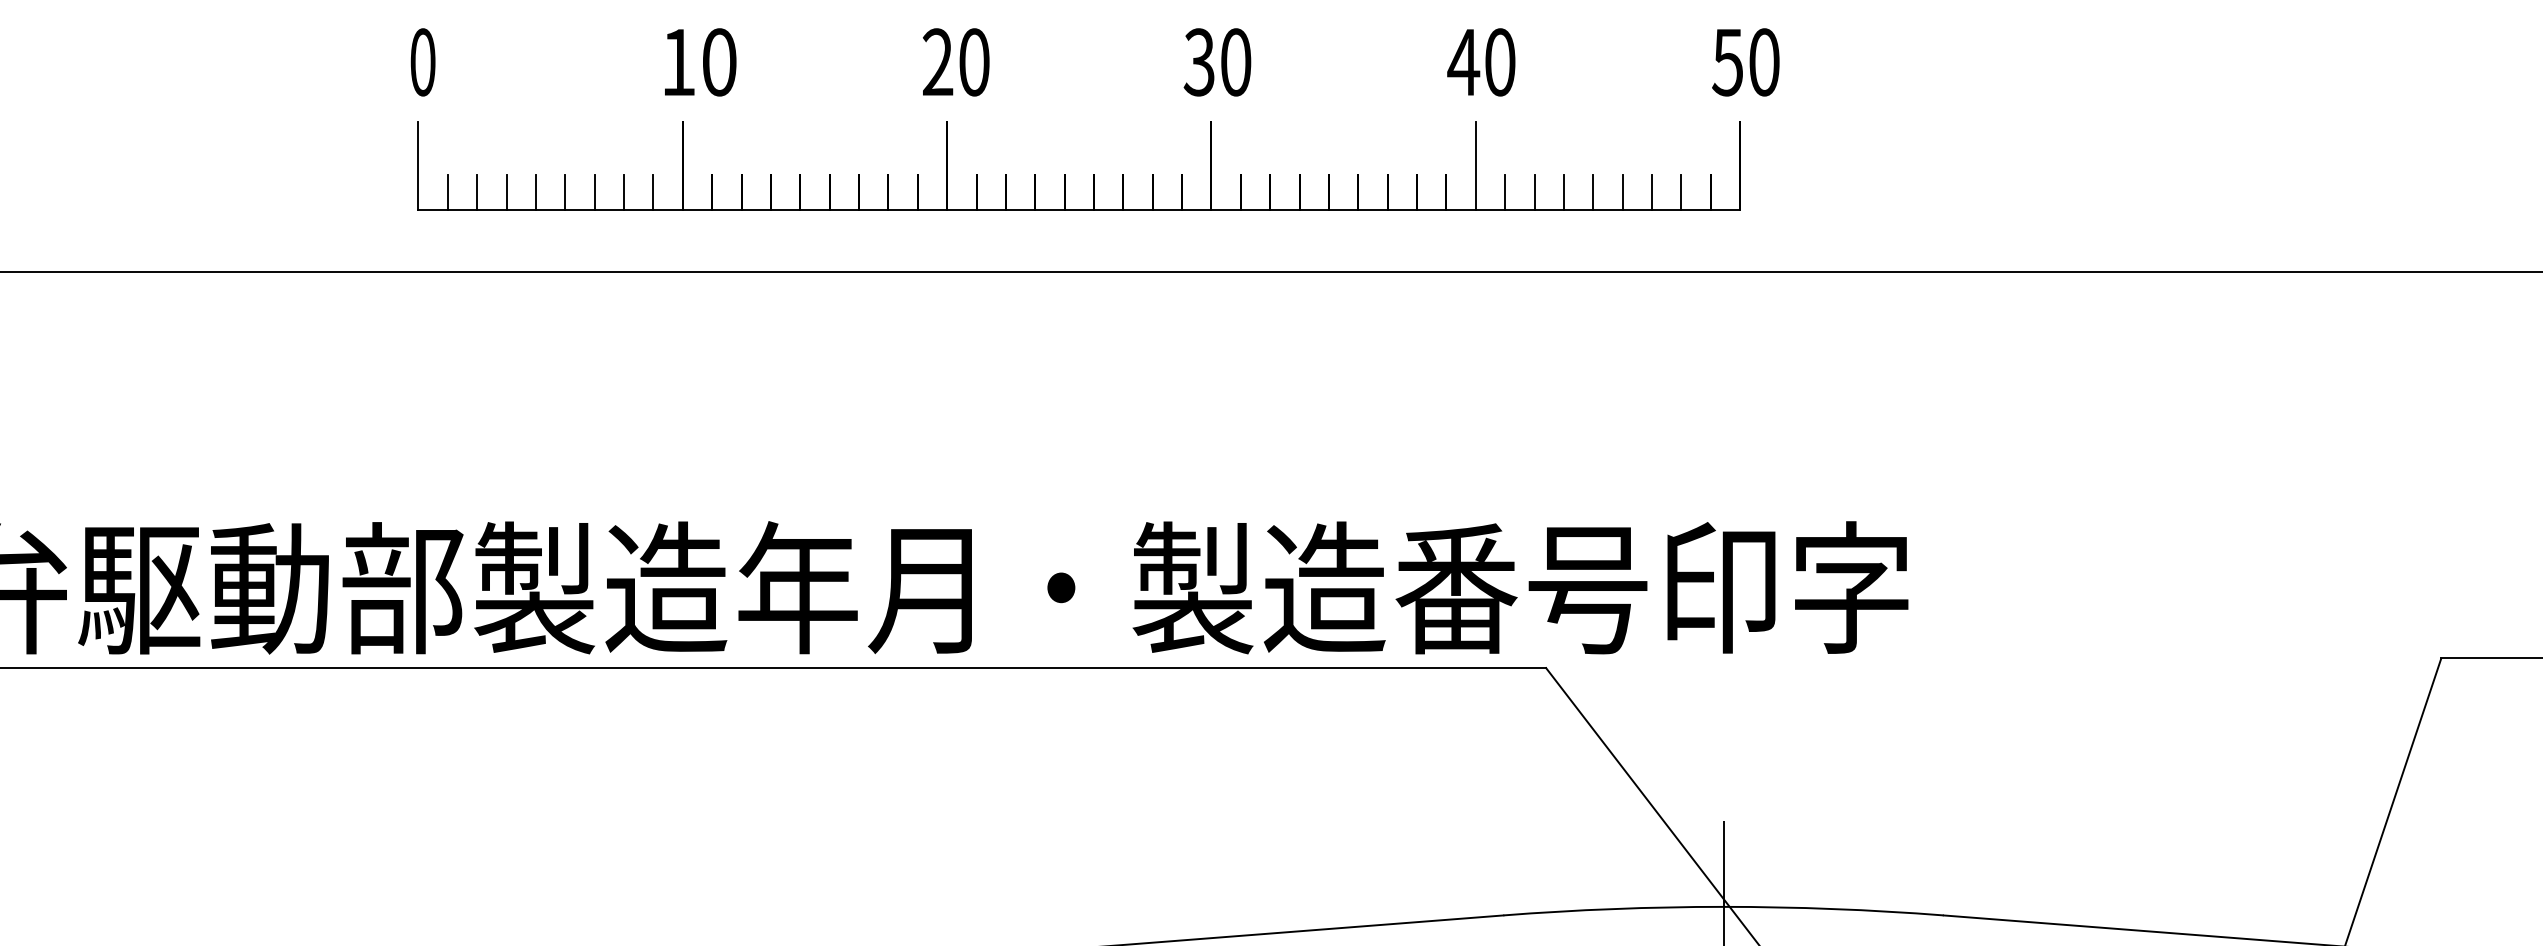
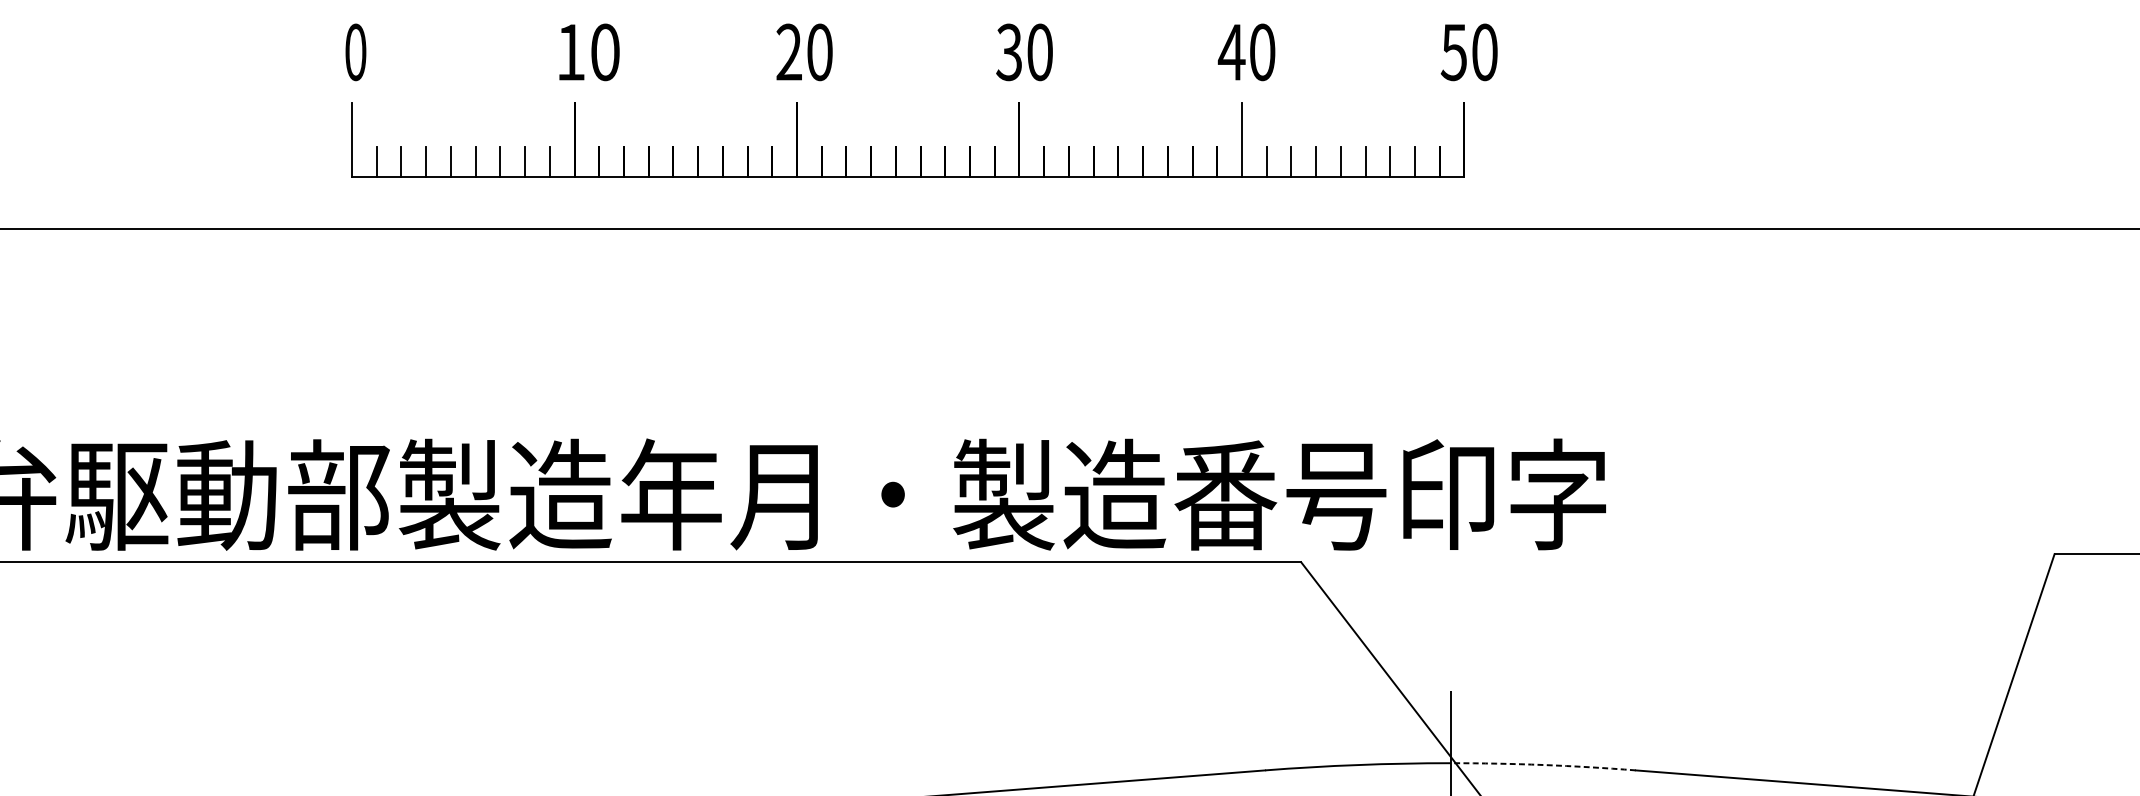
arc: (1833, 909) -> (1543, 765), solid -> dashed

